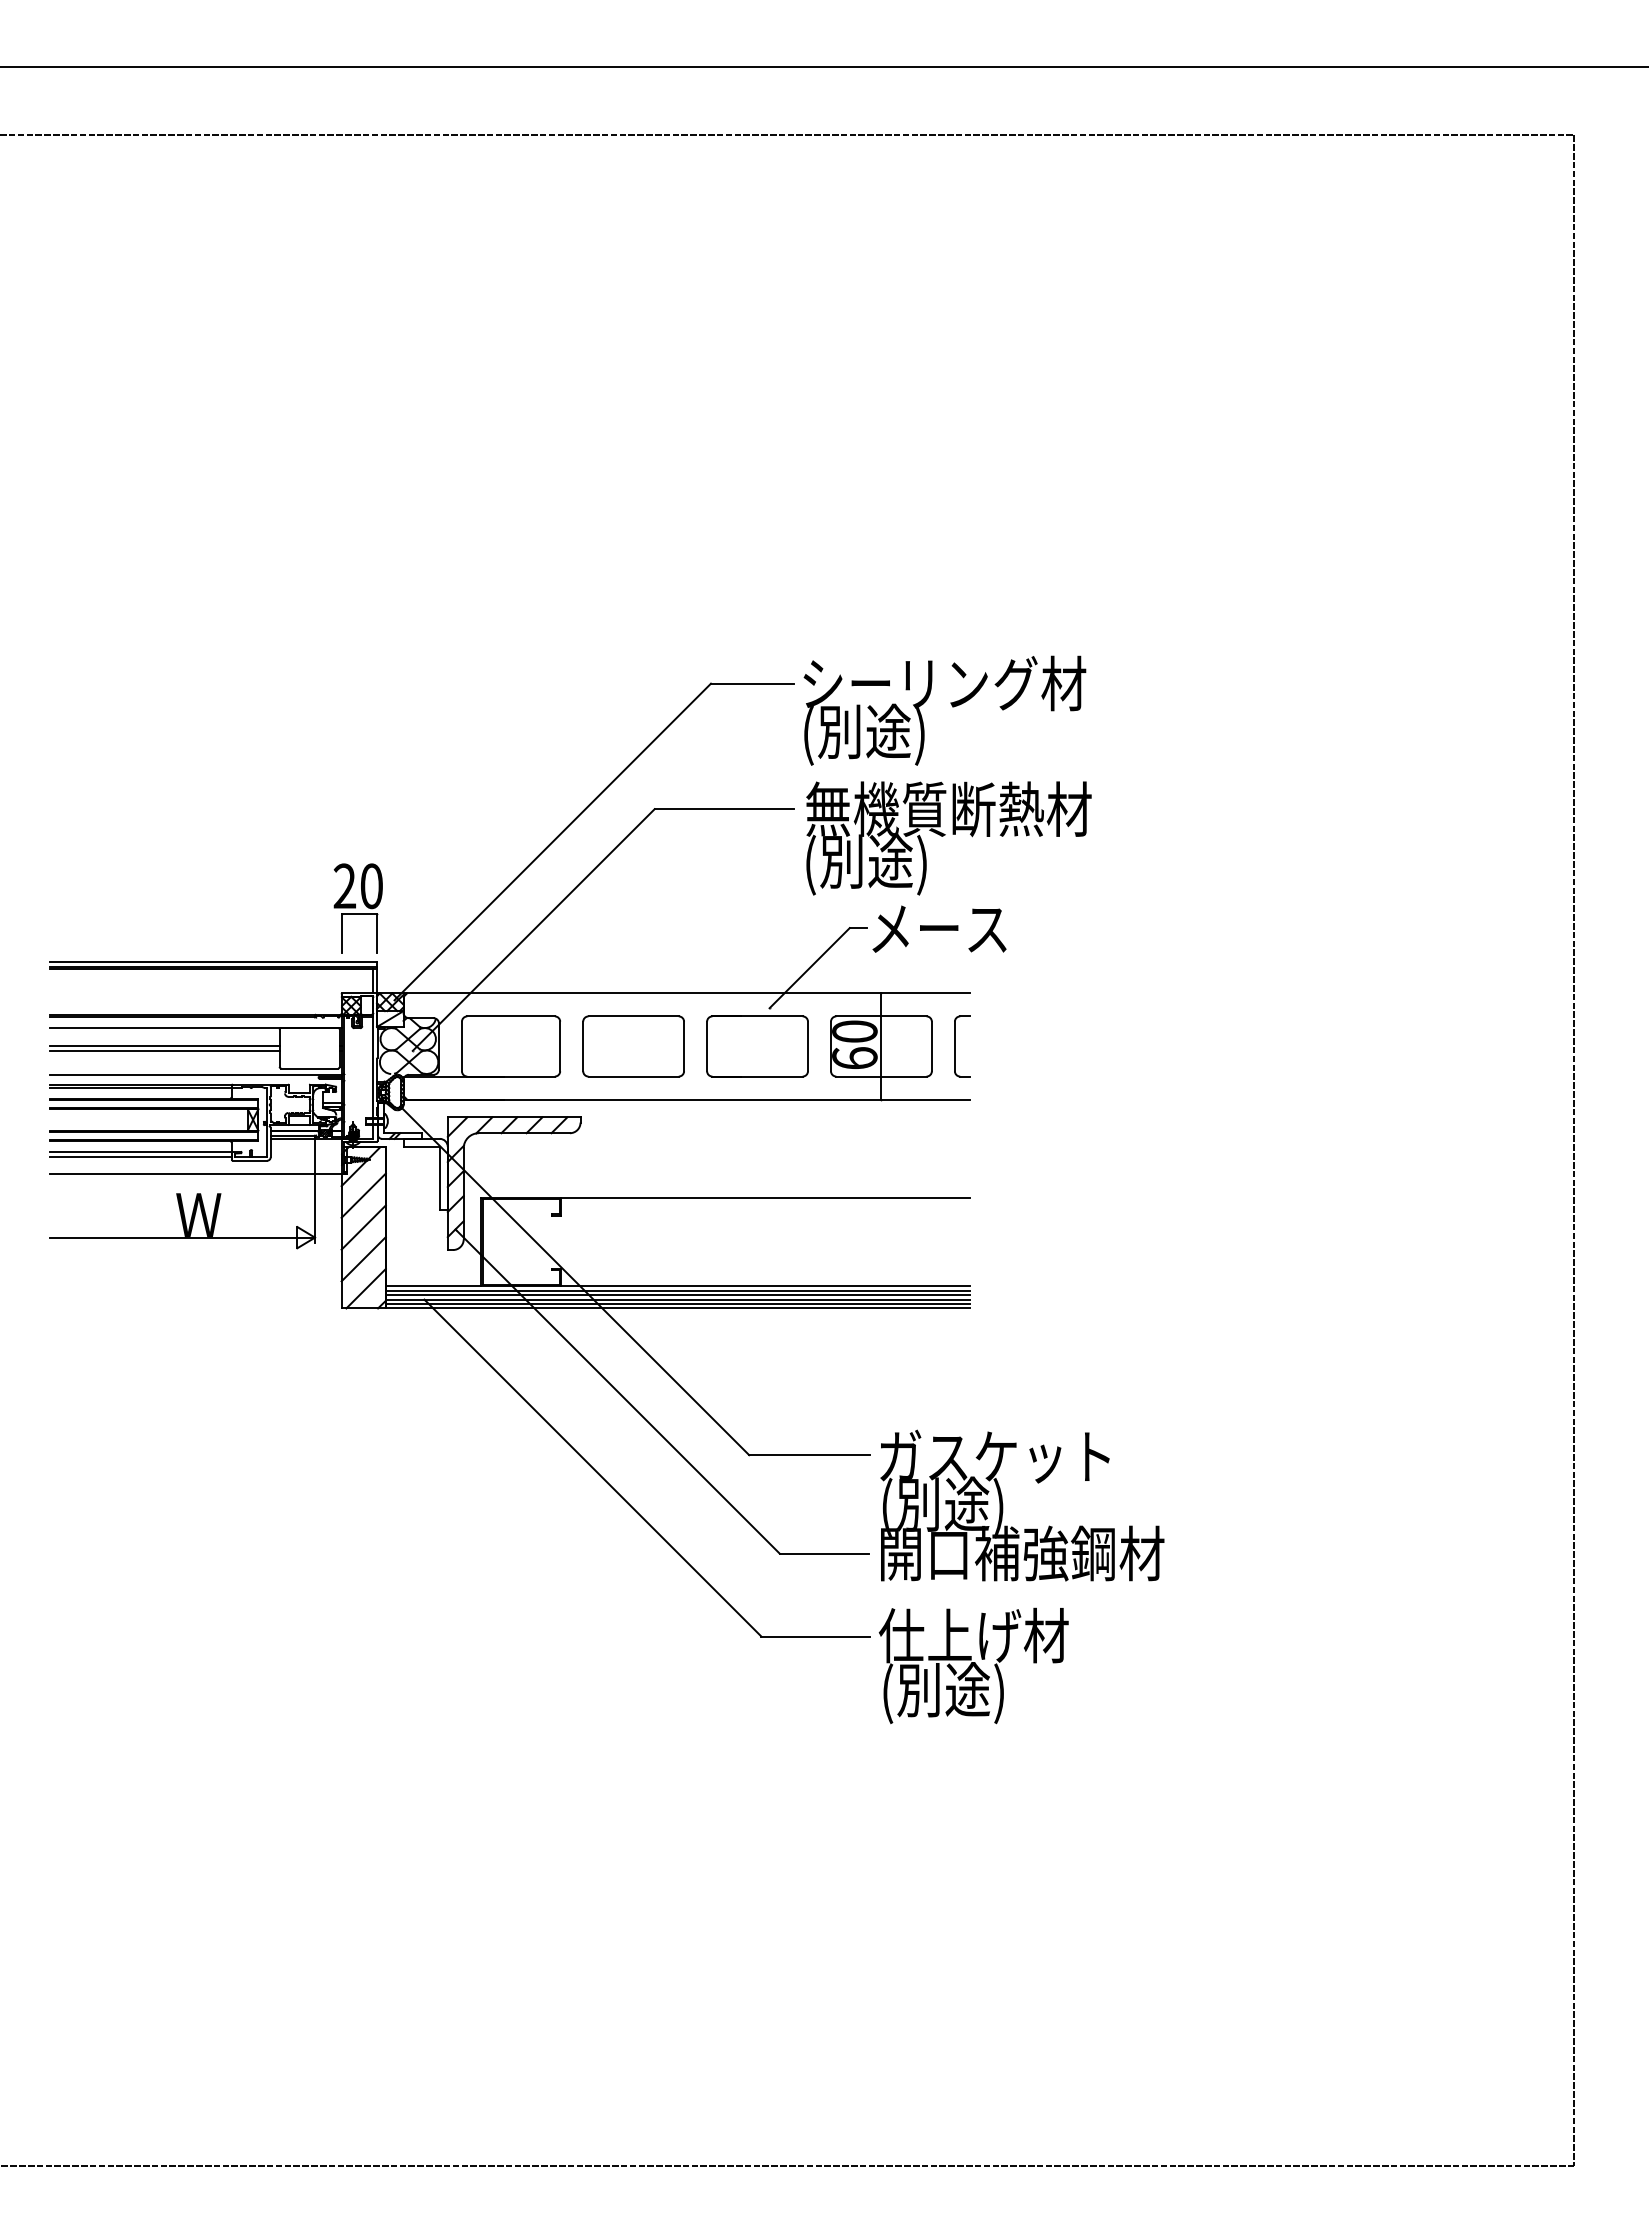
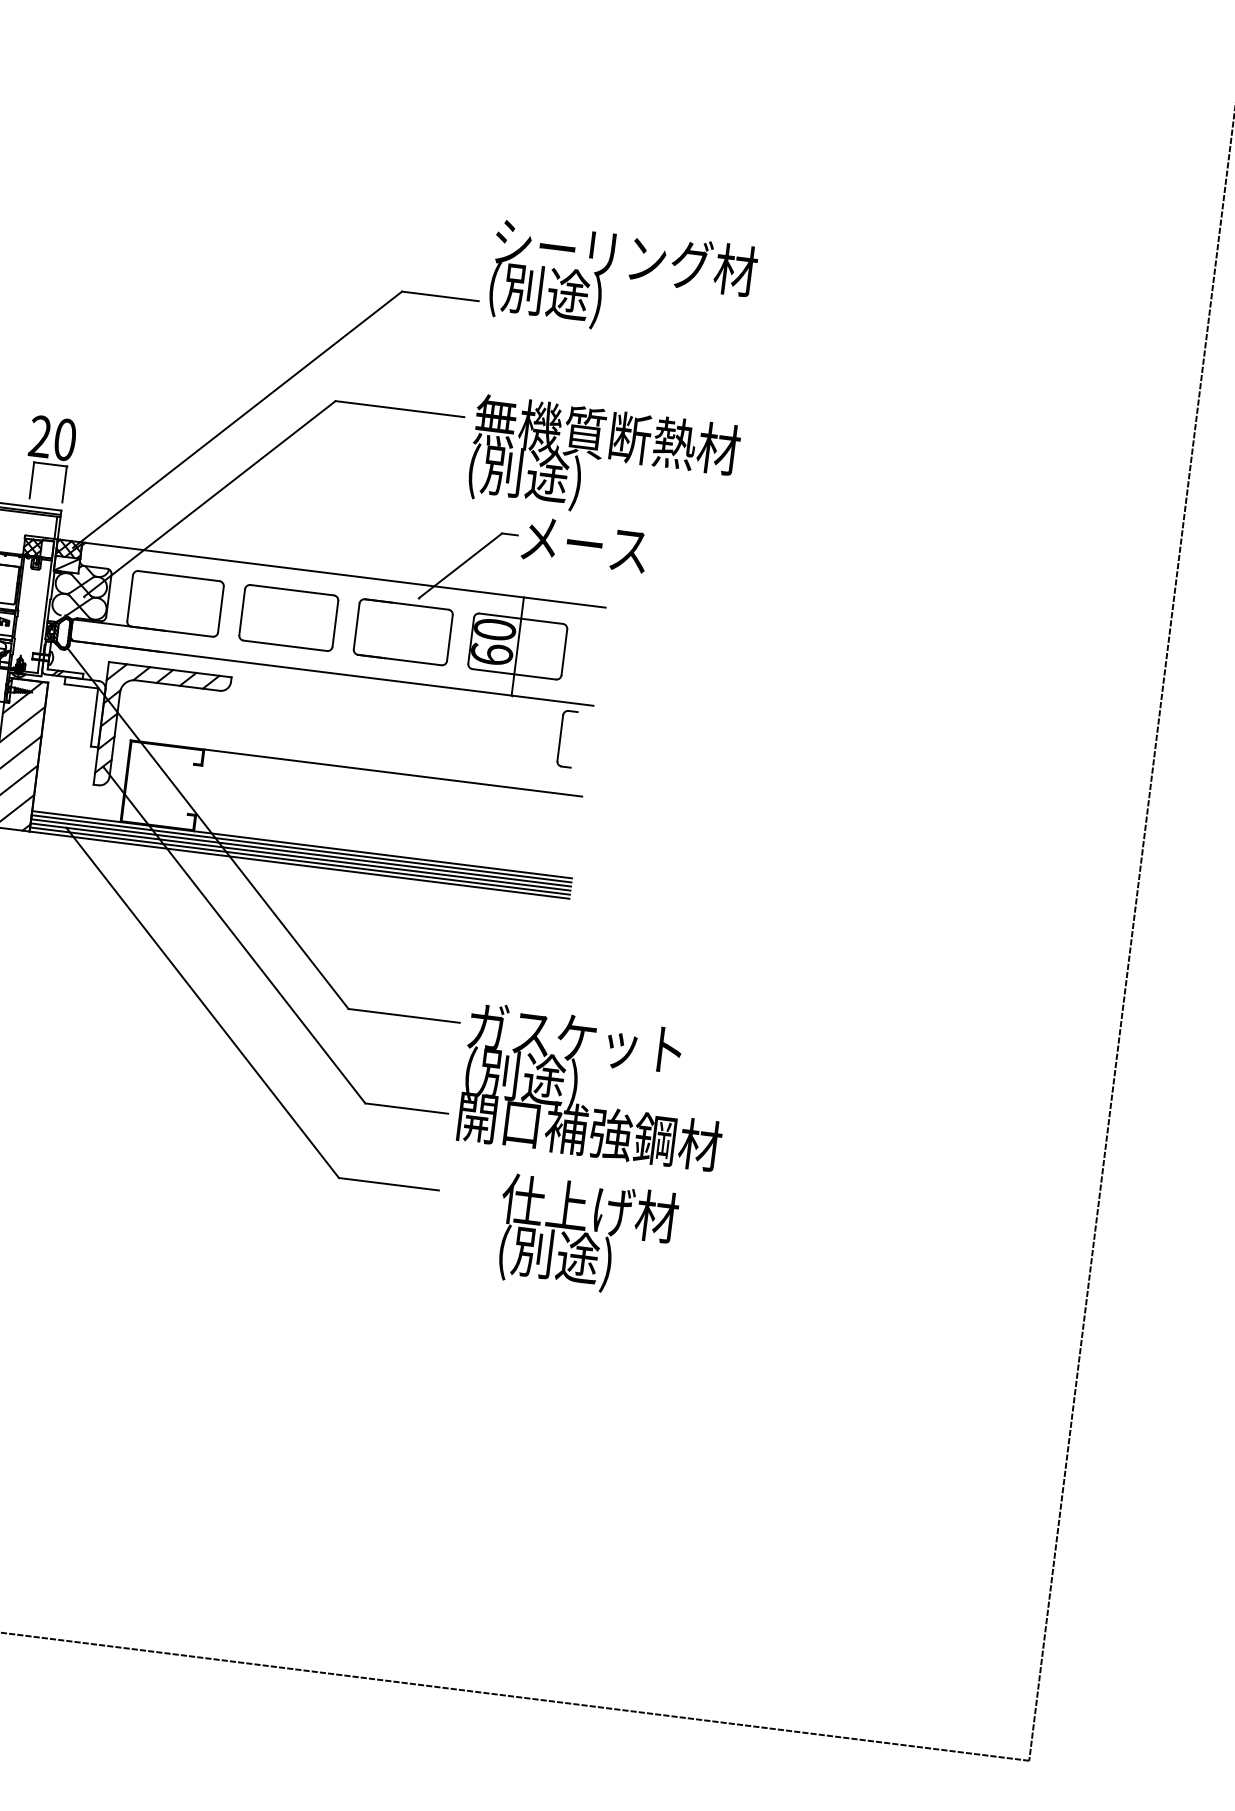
text: (944, 710) -> (622, 281), moved
part: (955, 1046) -> (560, 738), moved
text: (973, 1665) -> (586, 1235), moved

